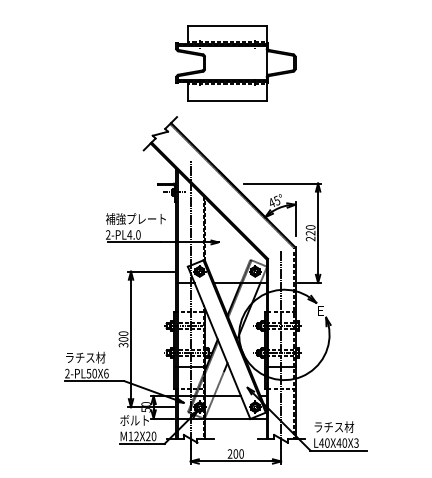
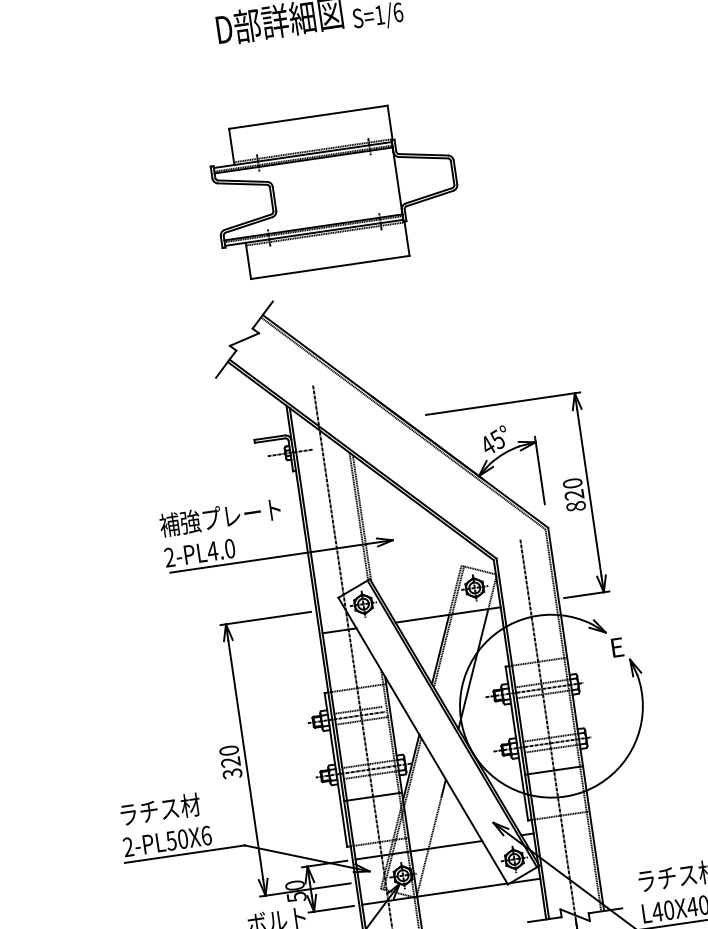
part: (235, 63) -> (335, 190), moved
text: (310, 238) -> (575, 505), 220 -> 820
text: (123, 339) -> (230, 762), 300 -> 320

